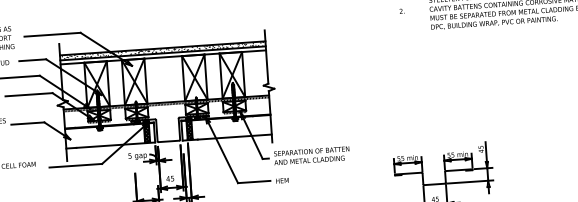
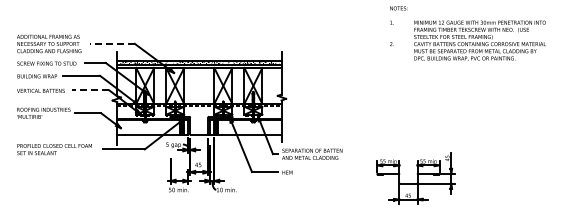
line: (51, 34) -> (111, 43), solid -> dashed
line: (29, 94) -> (90, 90), solid -> dashed

